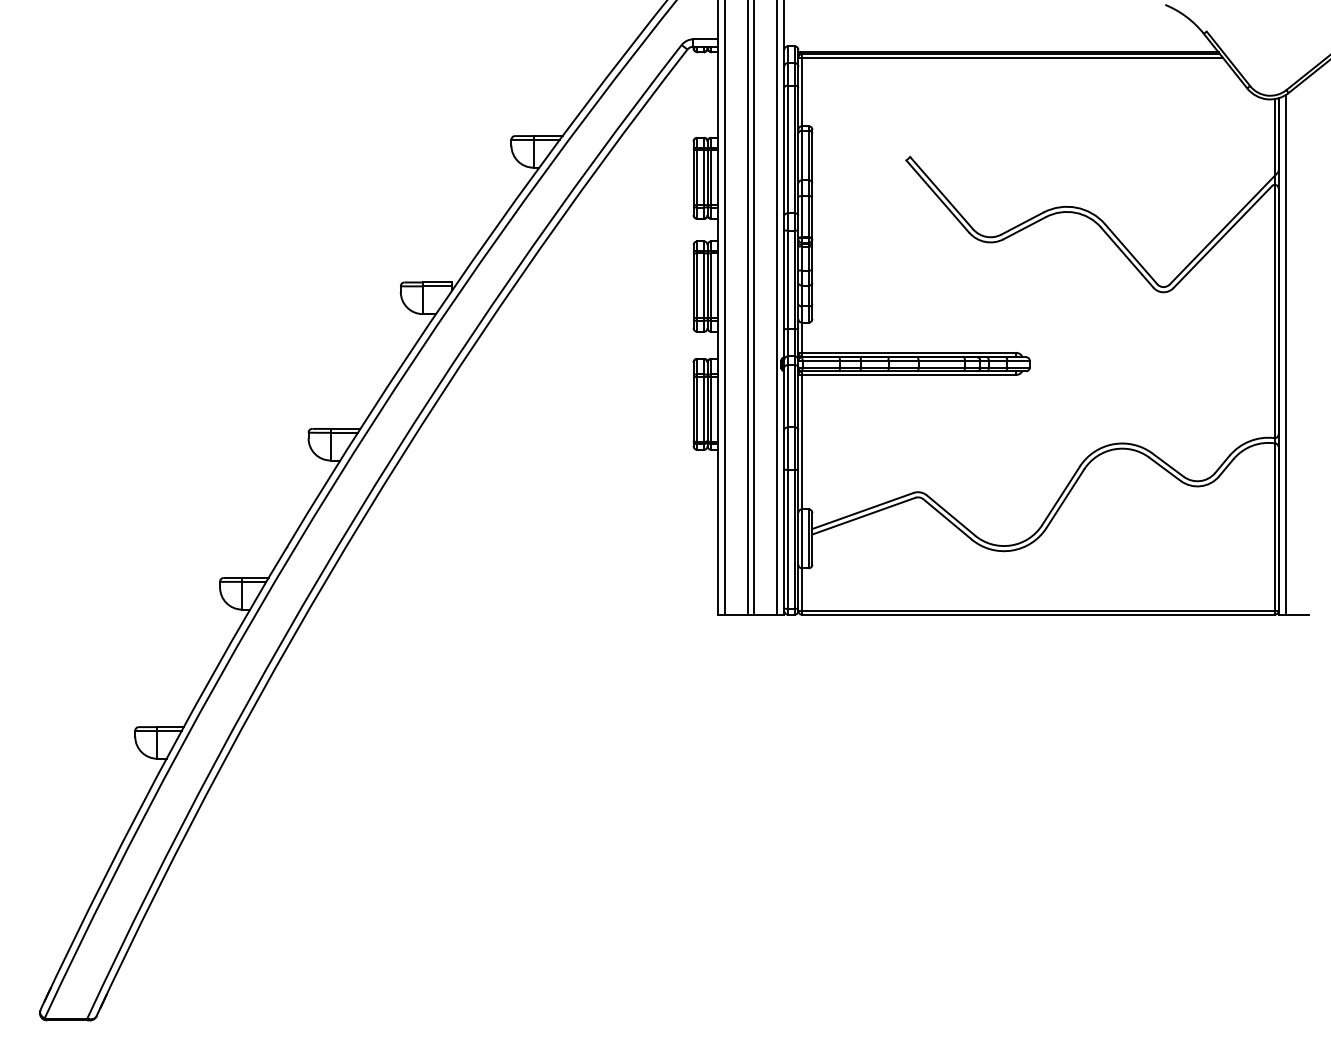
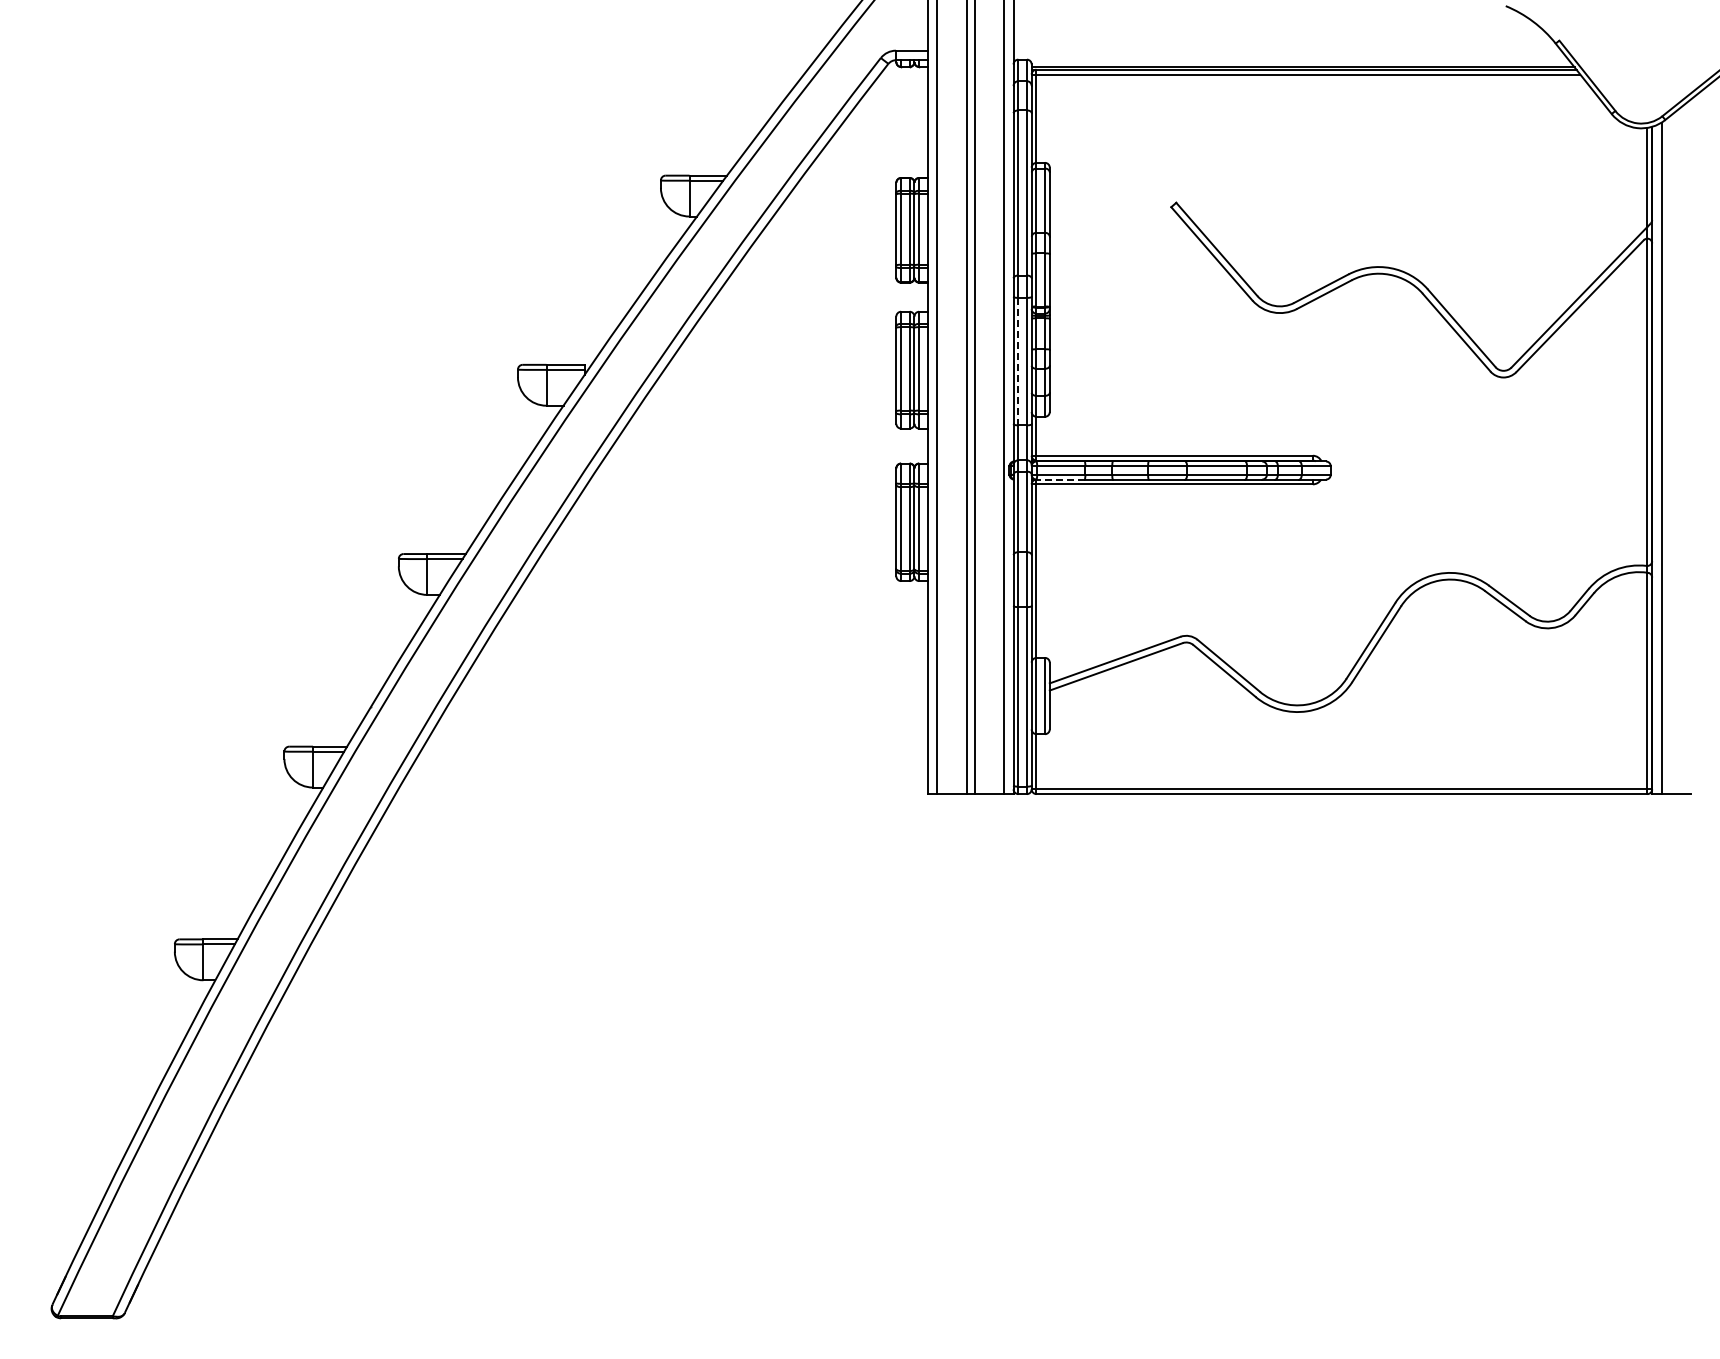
line: (788, 279) -> (1018, 361), solid -> dashed
line: (820, 371) -> (1060, 479), solid -> dashed

